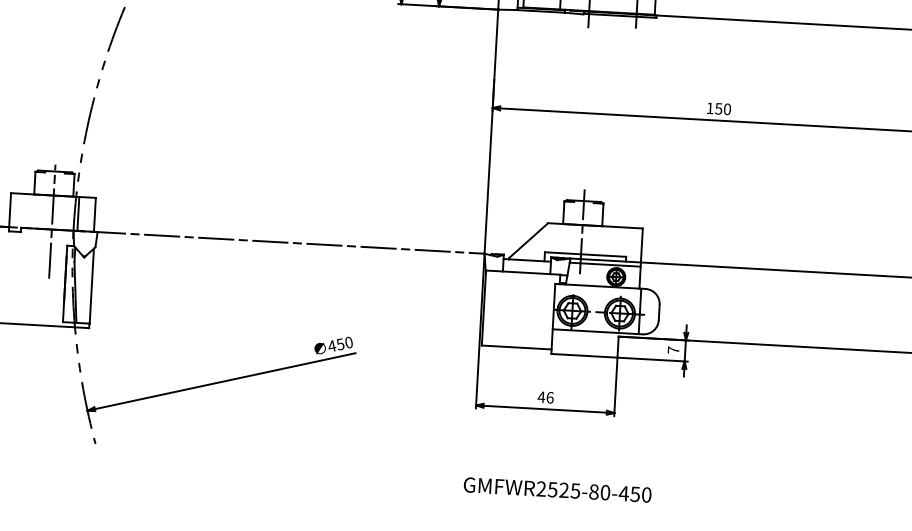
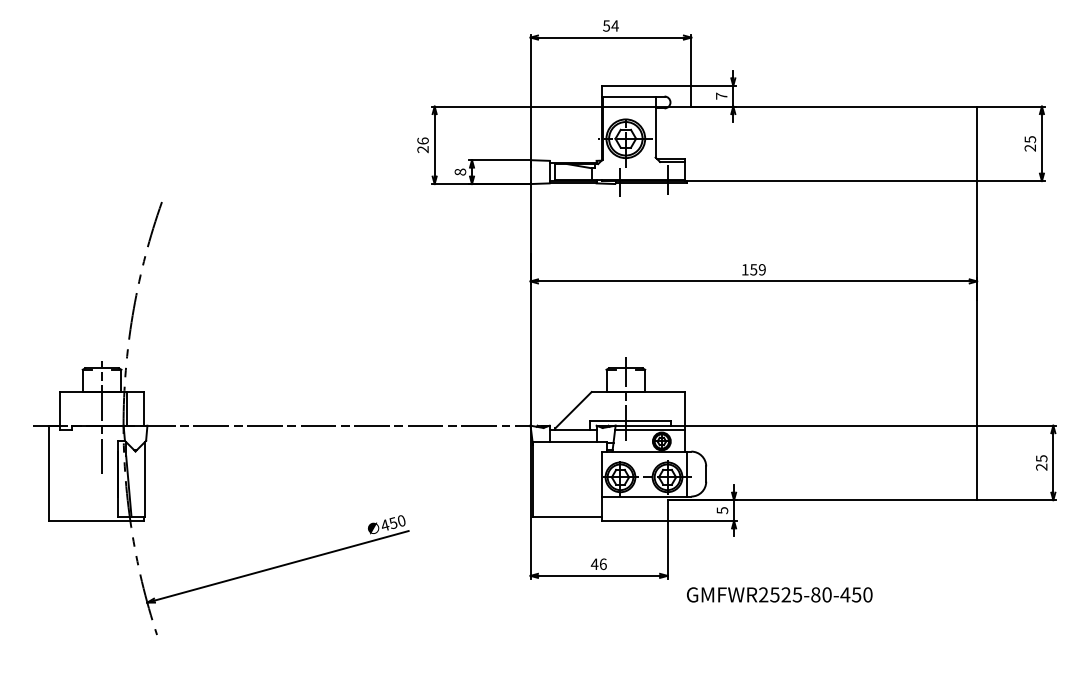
text: (726, 109) -> (761, 269), 150 -> 159
text: (673, 350) -> (722, 510), 7 -> 5
text: (557, 489) -> (779, 594), moved

